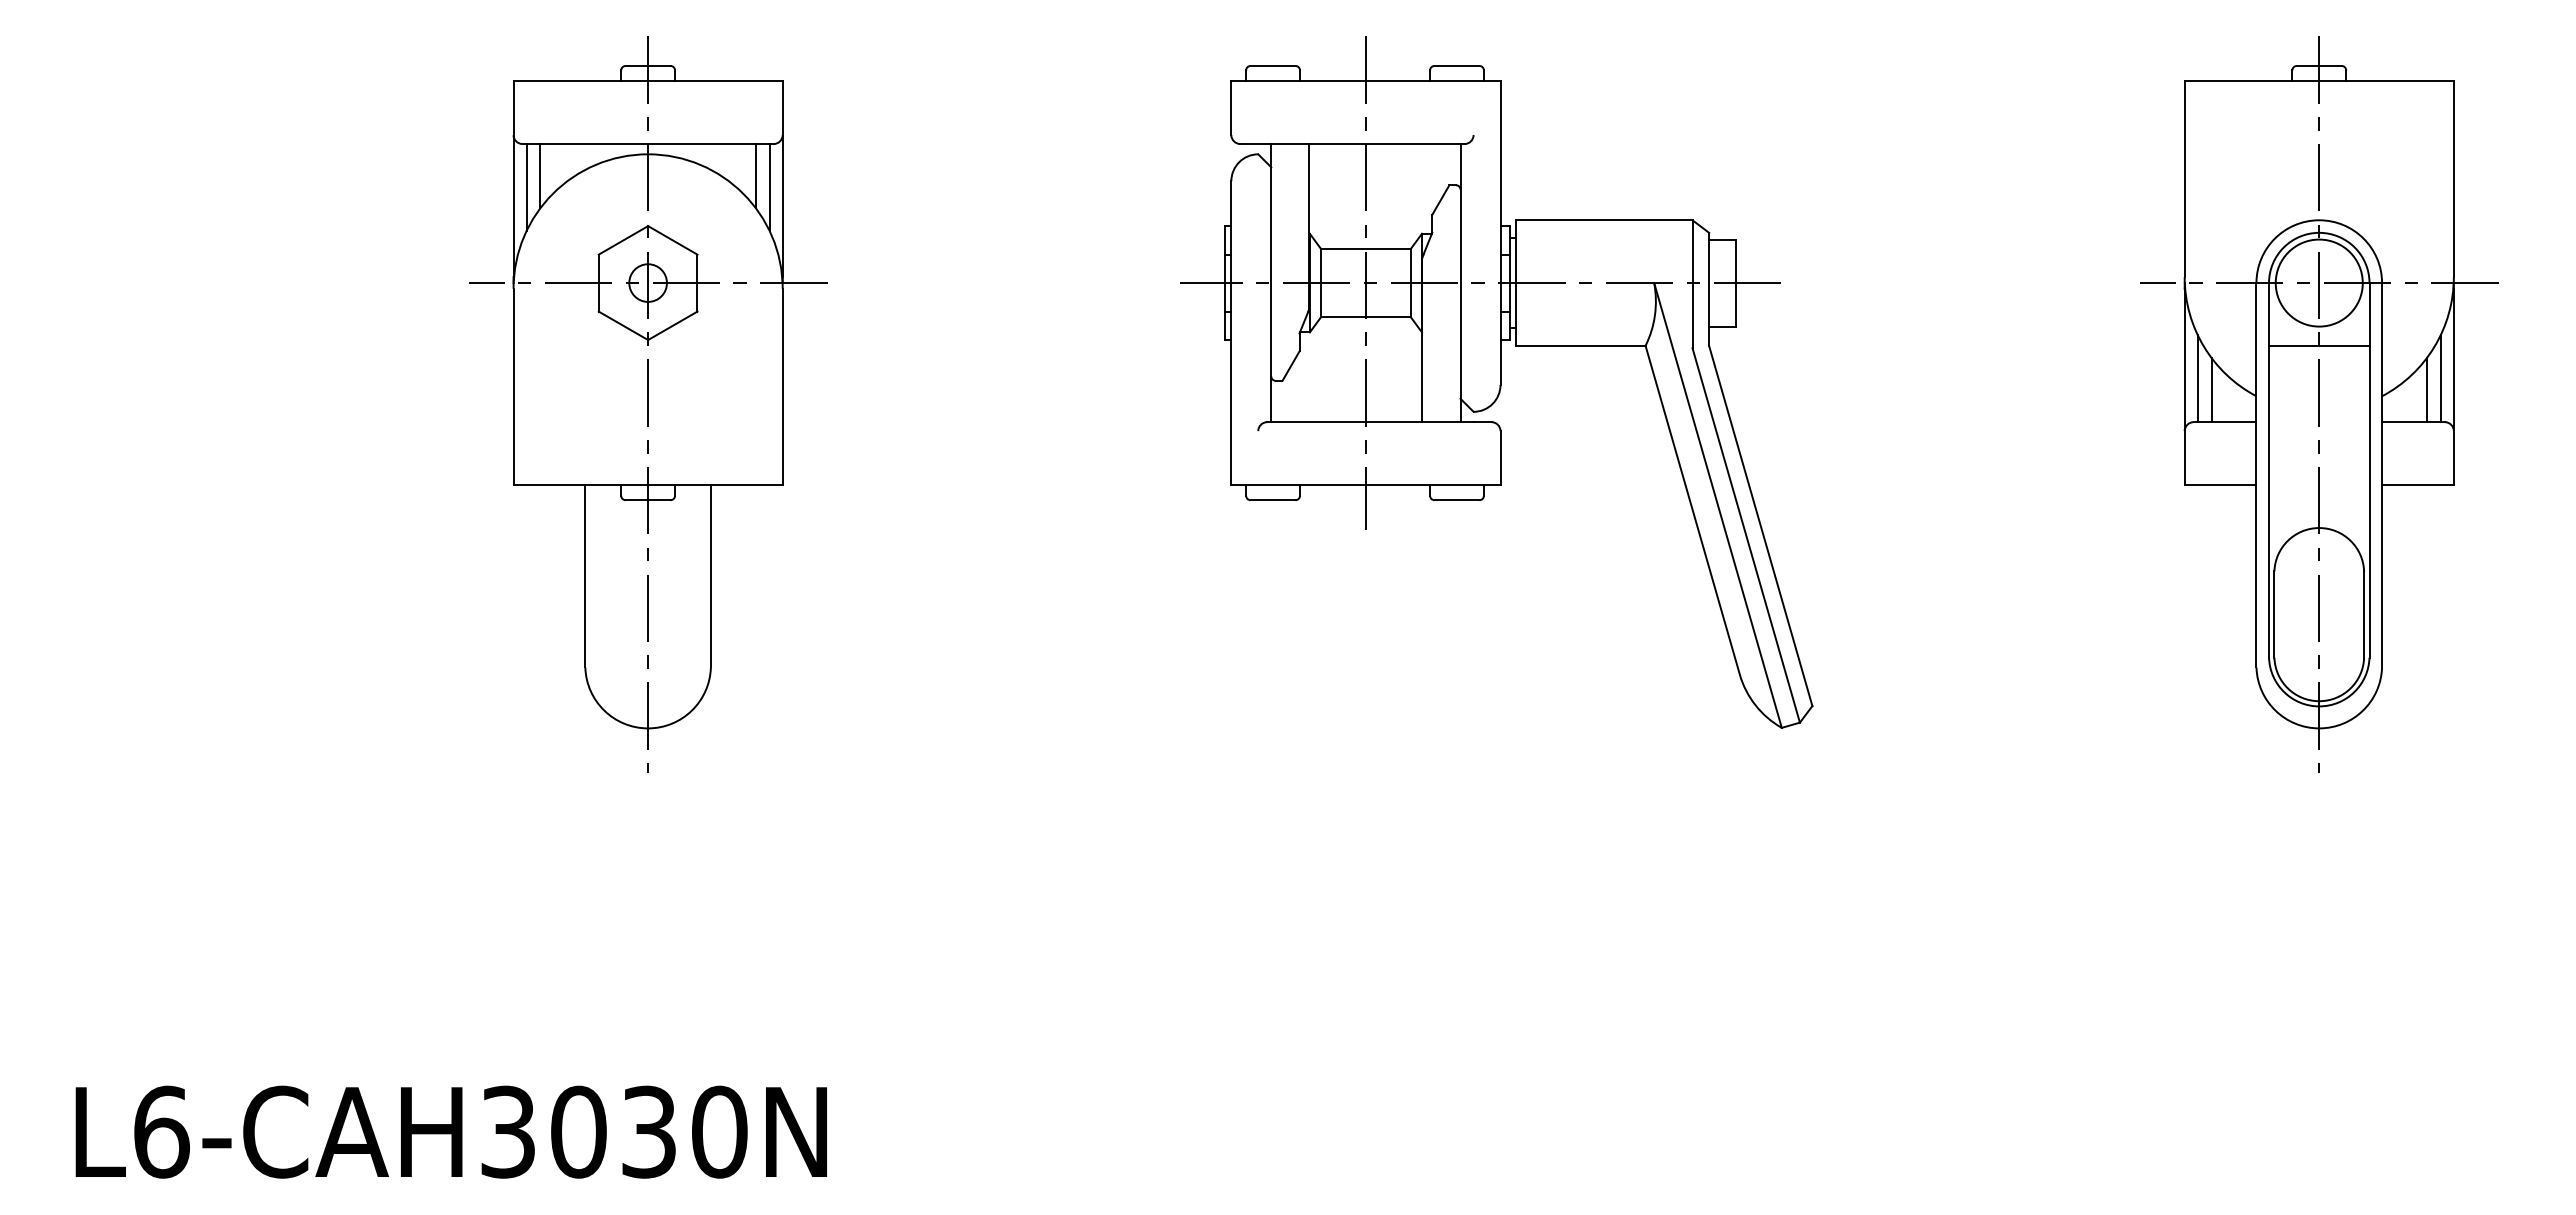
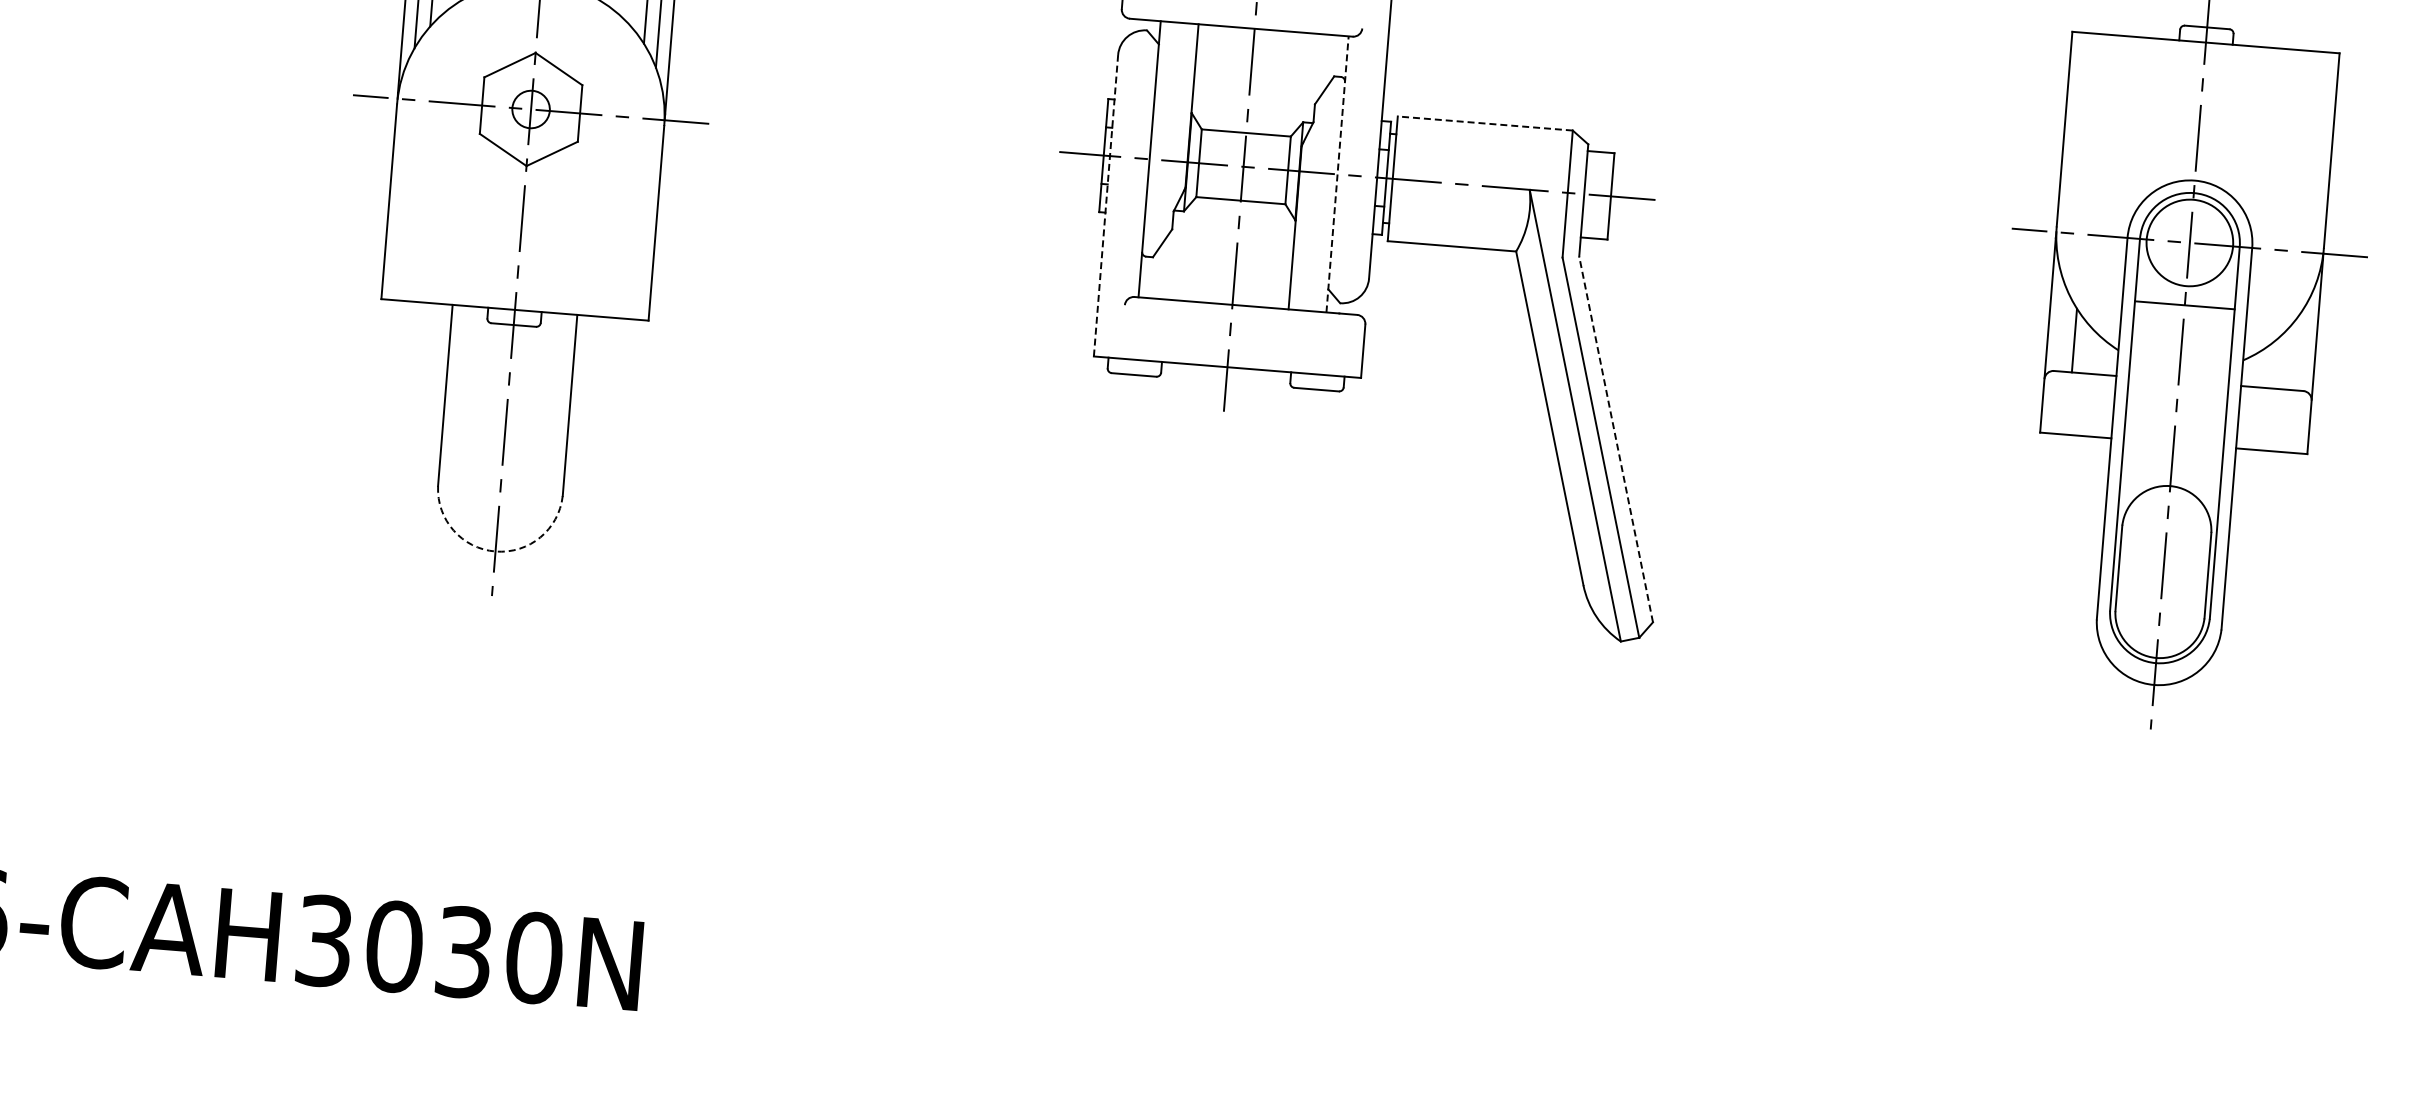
line: (1603, 220) -> (1484, 123), solid -> dashed
line: (1460, 282) -> (1337, 173), solid -> dashed
line: (1231, 333) -> (1106, 206), solid -> dashed
line: (2197, 378) -> (2061, 327), removed
line: (2440, 378) -> (2302, 347), removed
line: (2426, 390) -> (2287, 358), removed
line: (1760, 525) -> (1615, 438), solid -> dashed
arc: (648, 728) -> (495, 551), solid -> dashed

